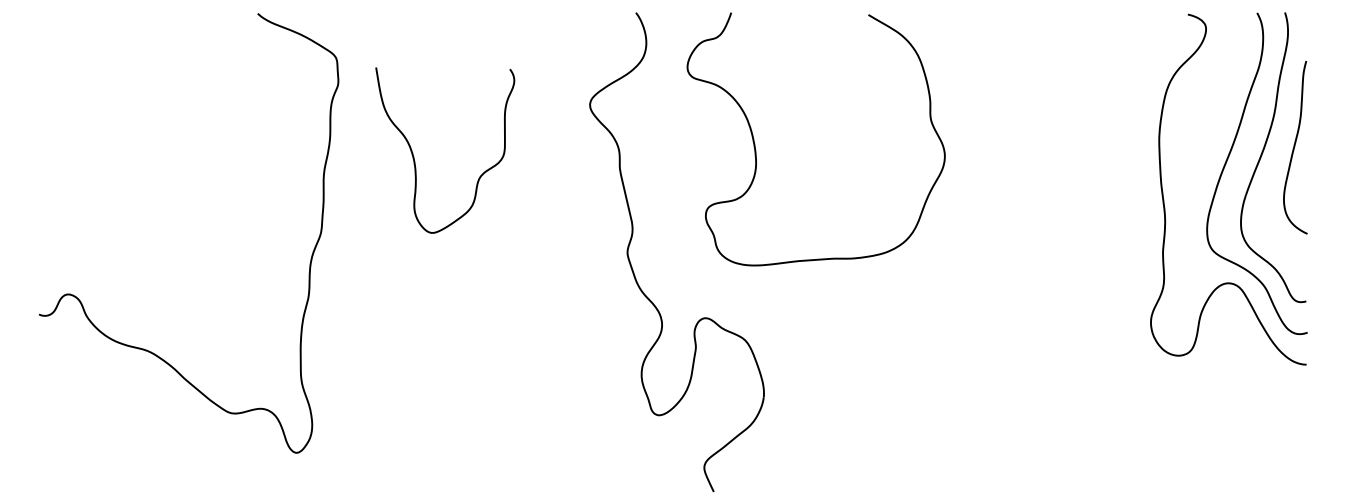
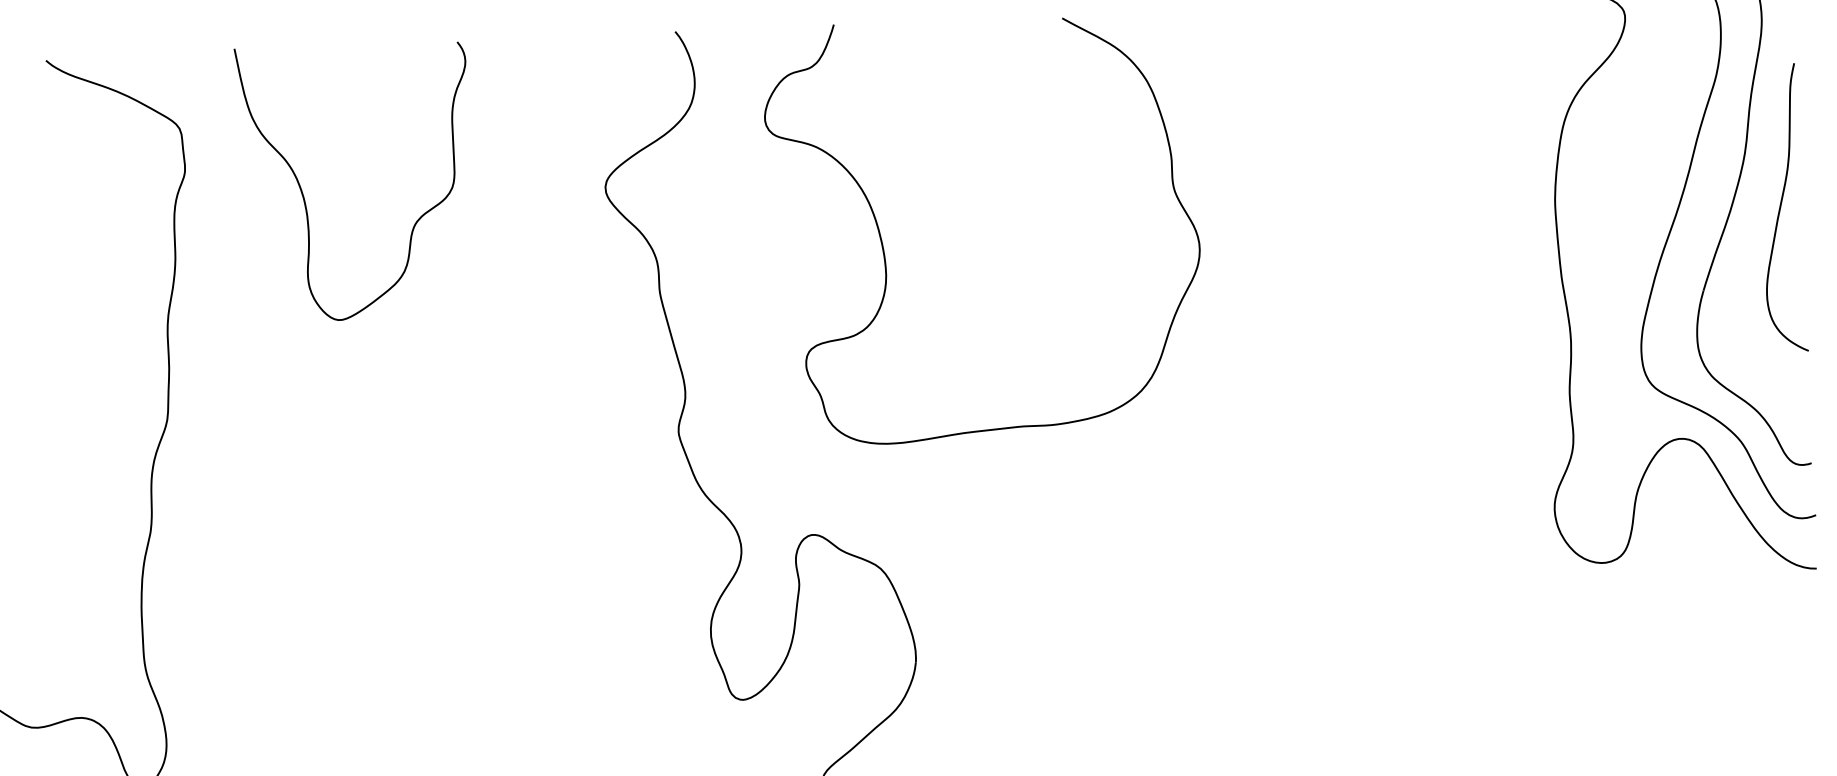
curve: (414, 156) -> (304, 194), moved

